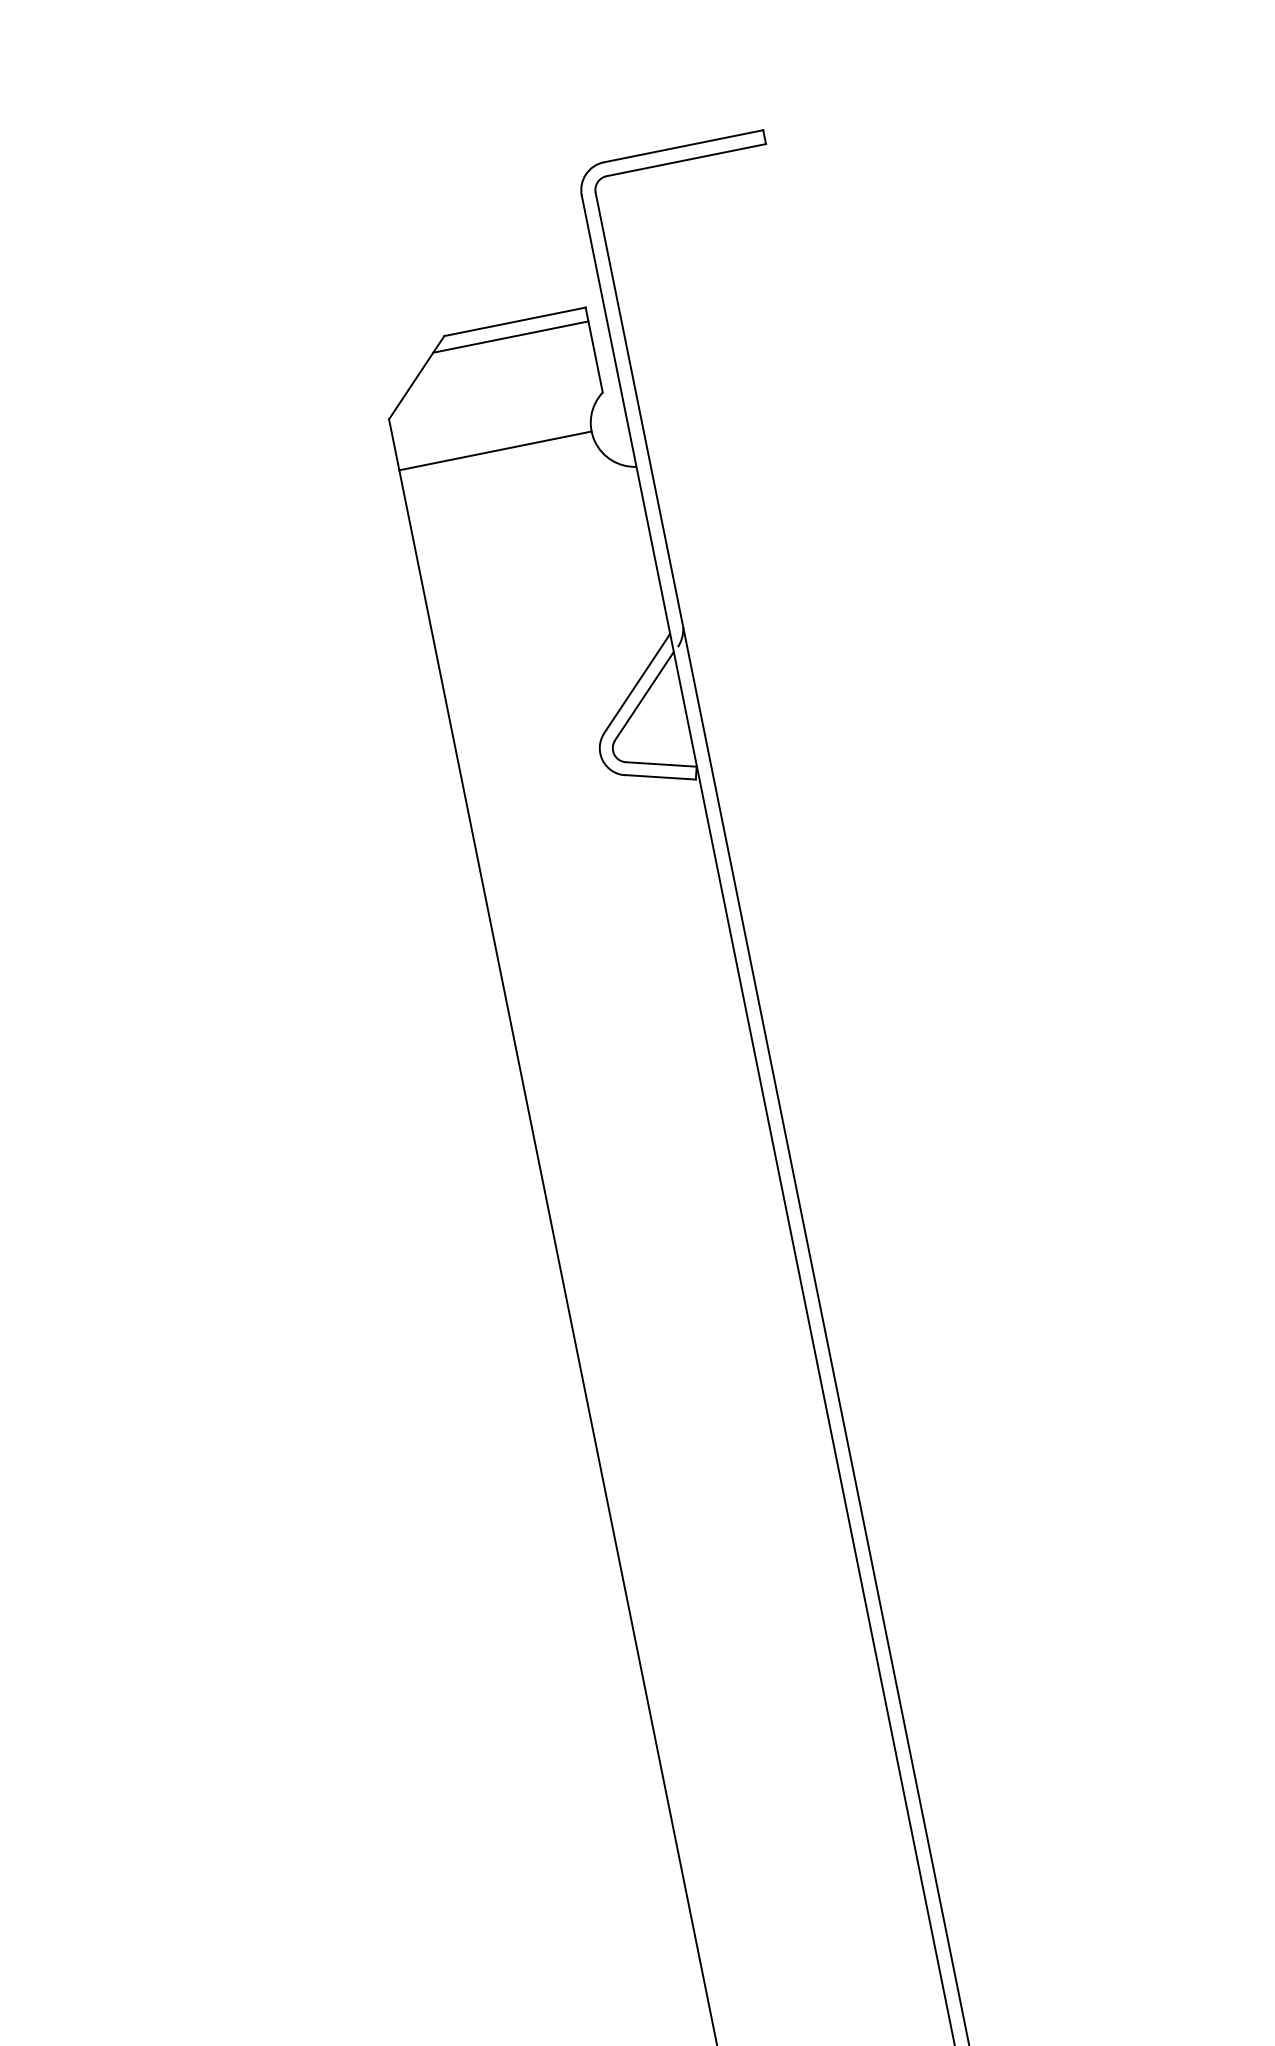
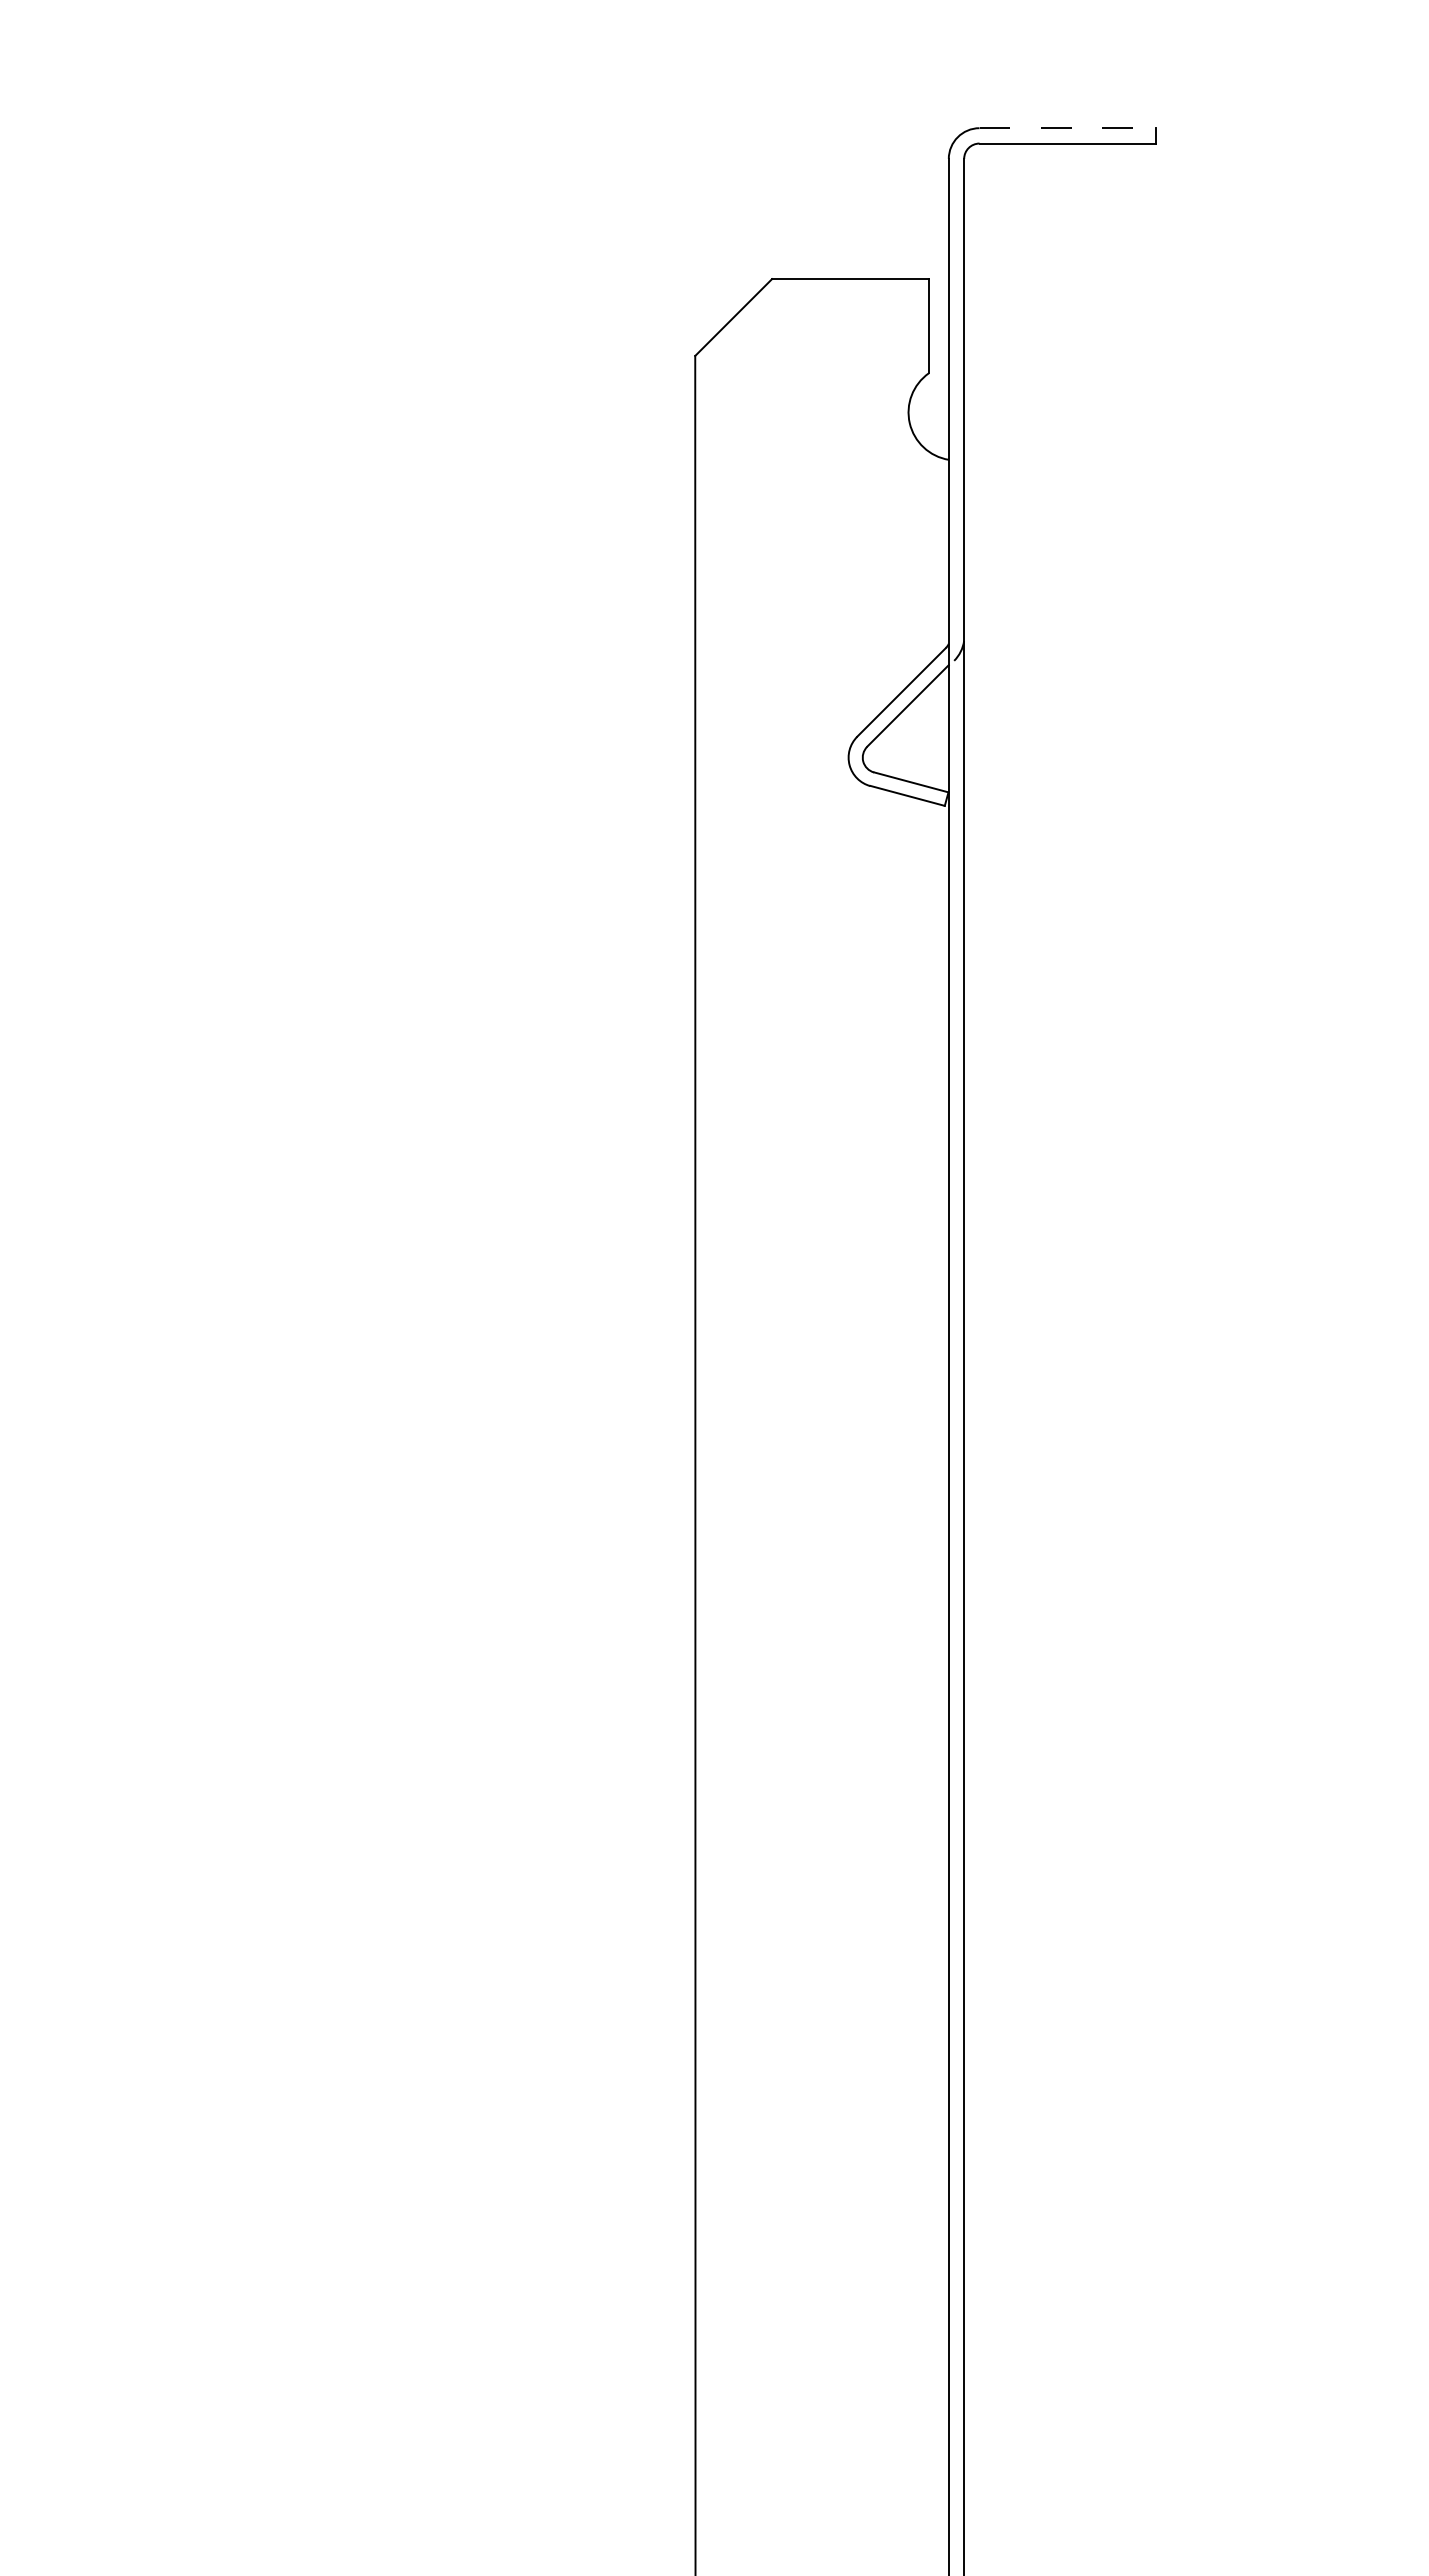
line: (684, 146) -> (1068, 128), solid -> dashed
line: (510, 337) -> (842, 294), removed
line: (495, 450) -> (801, 412), removed

